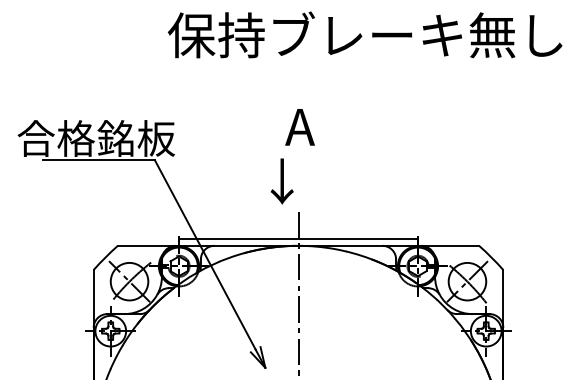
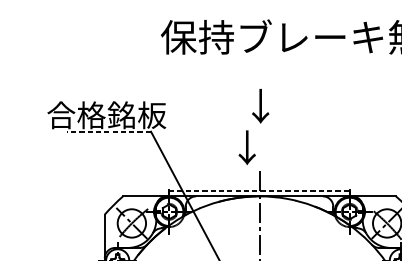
text: (299, 126) -> (260, 106), A -> ↓
line: (99, 160) -> (109, 131), solid -> dashed
line: (298, 239) -> (259, 191), solid -> dashed

